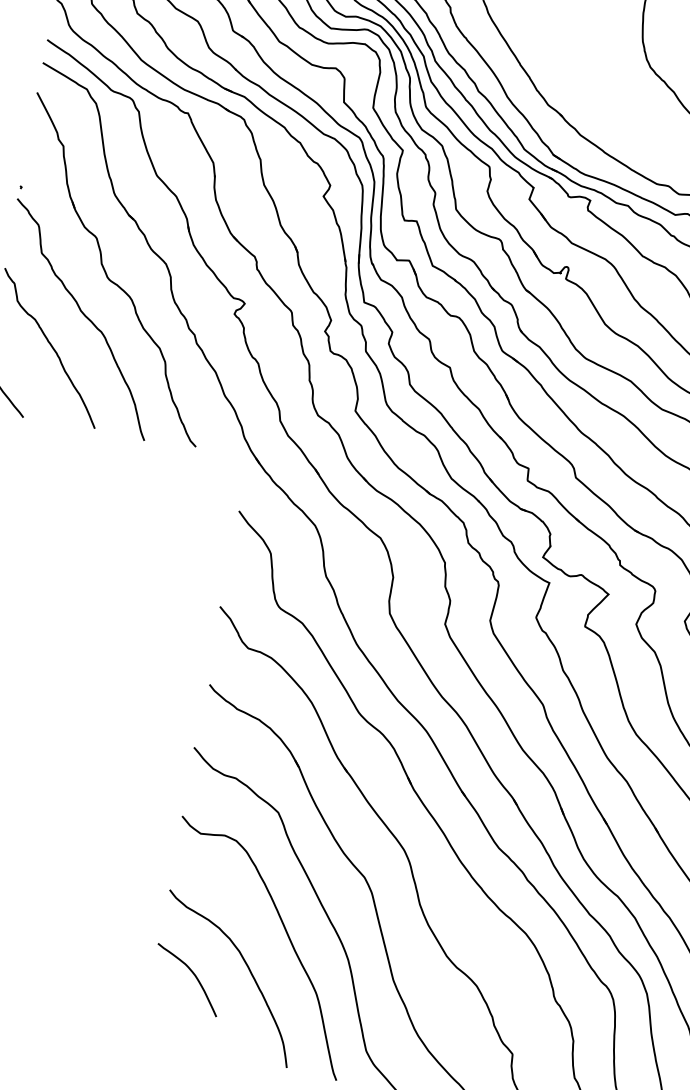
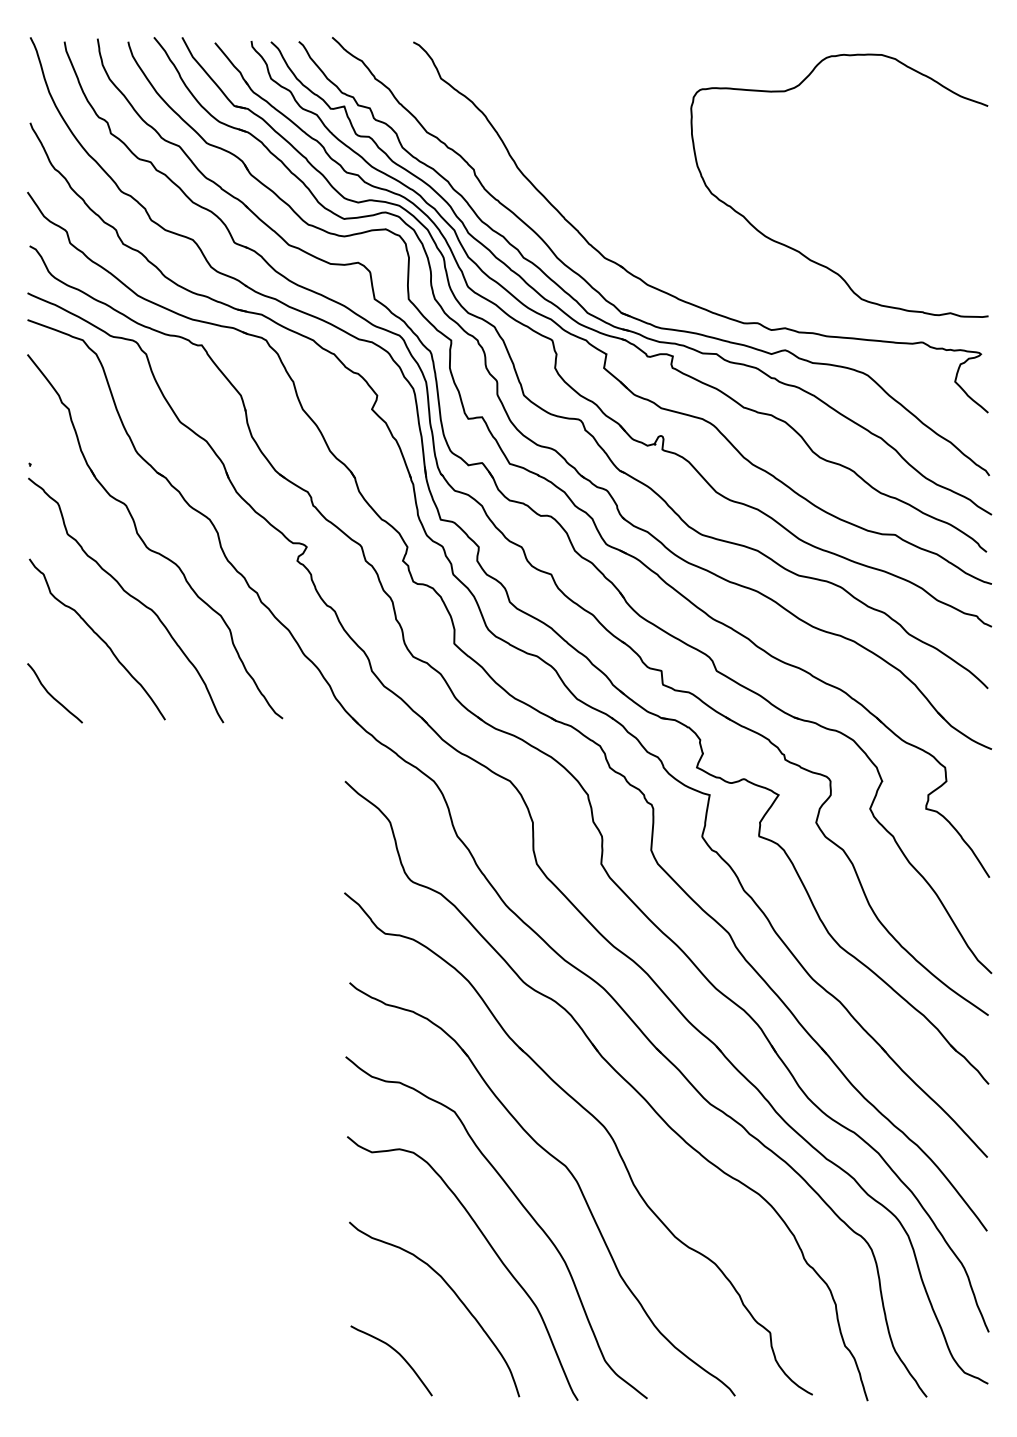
curve: (193, 974) -> (397, 1353), moved

